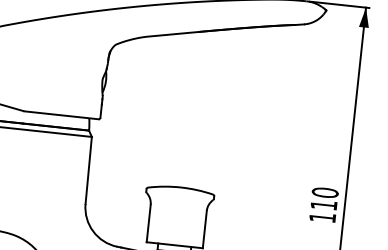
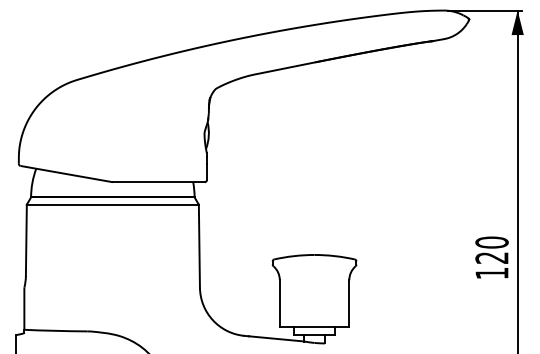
text: (323, 204) -> (491, 257), 110 -> 120

